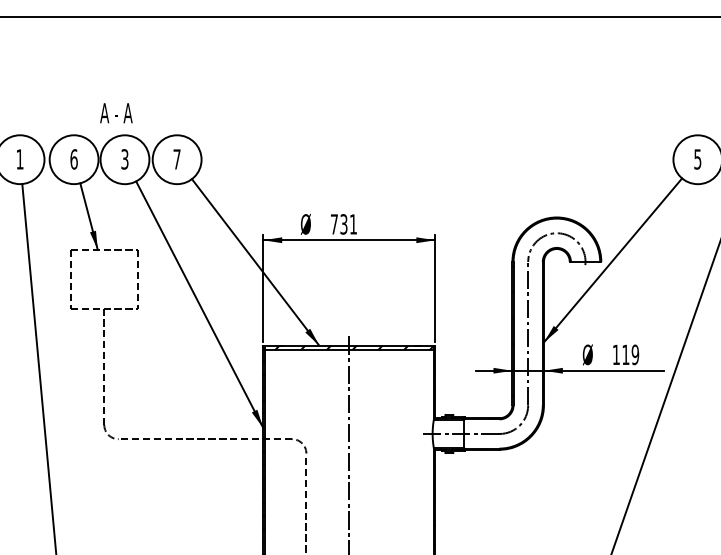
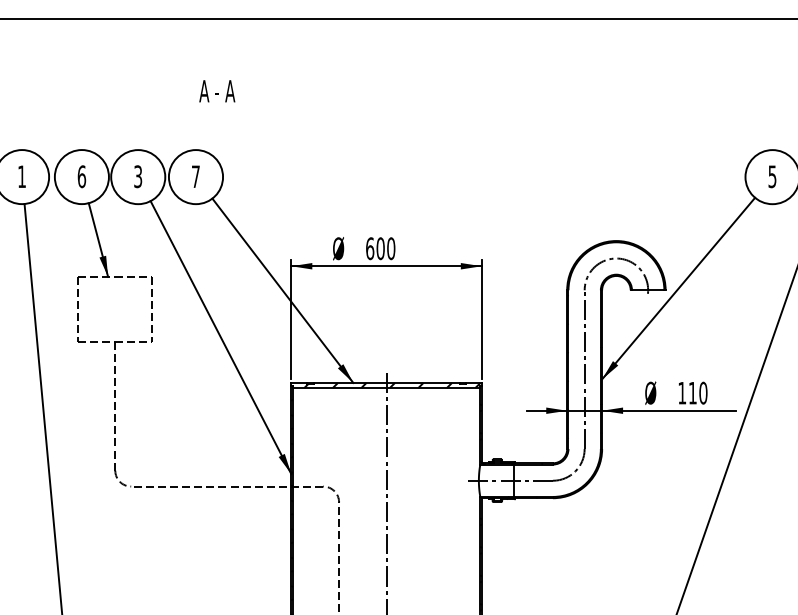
text: (116, 113) -> (217, 91), moved
text: (343, 224) -> (380, 248), 731 -> 600
text: (635, 354) -> (703, 392), 119 -> 110

